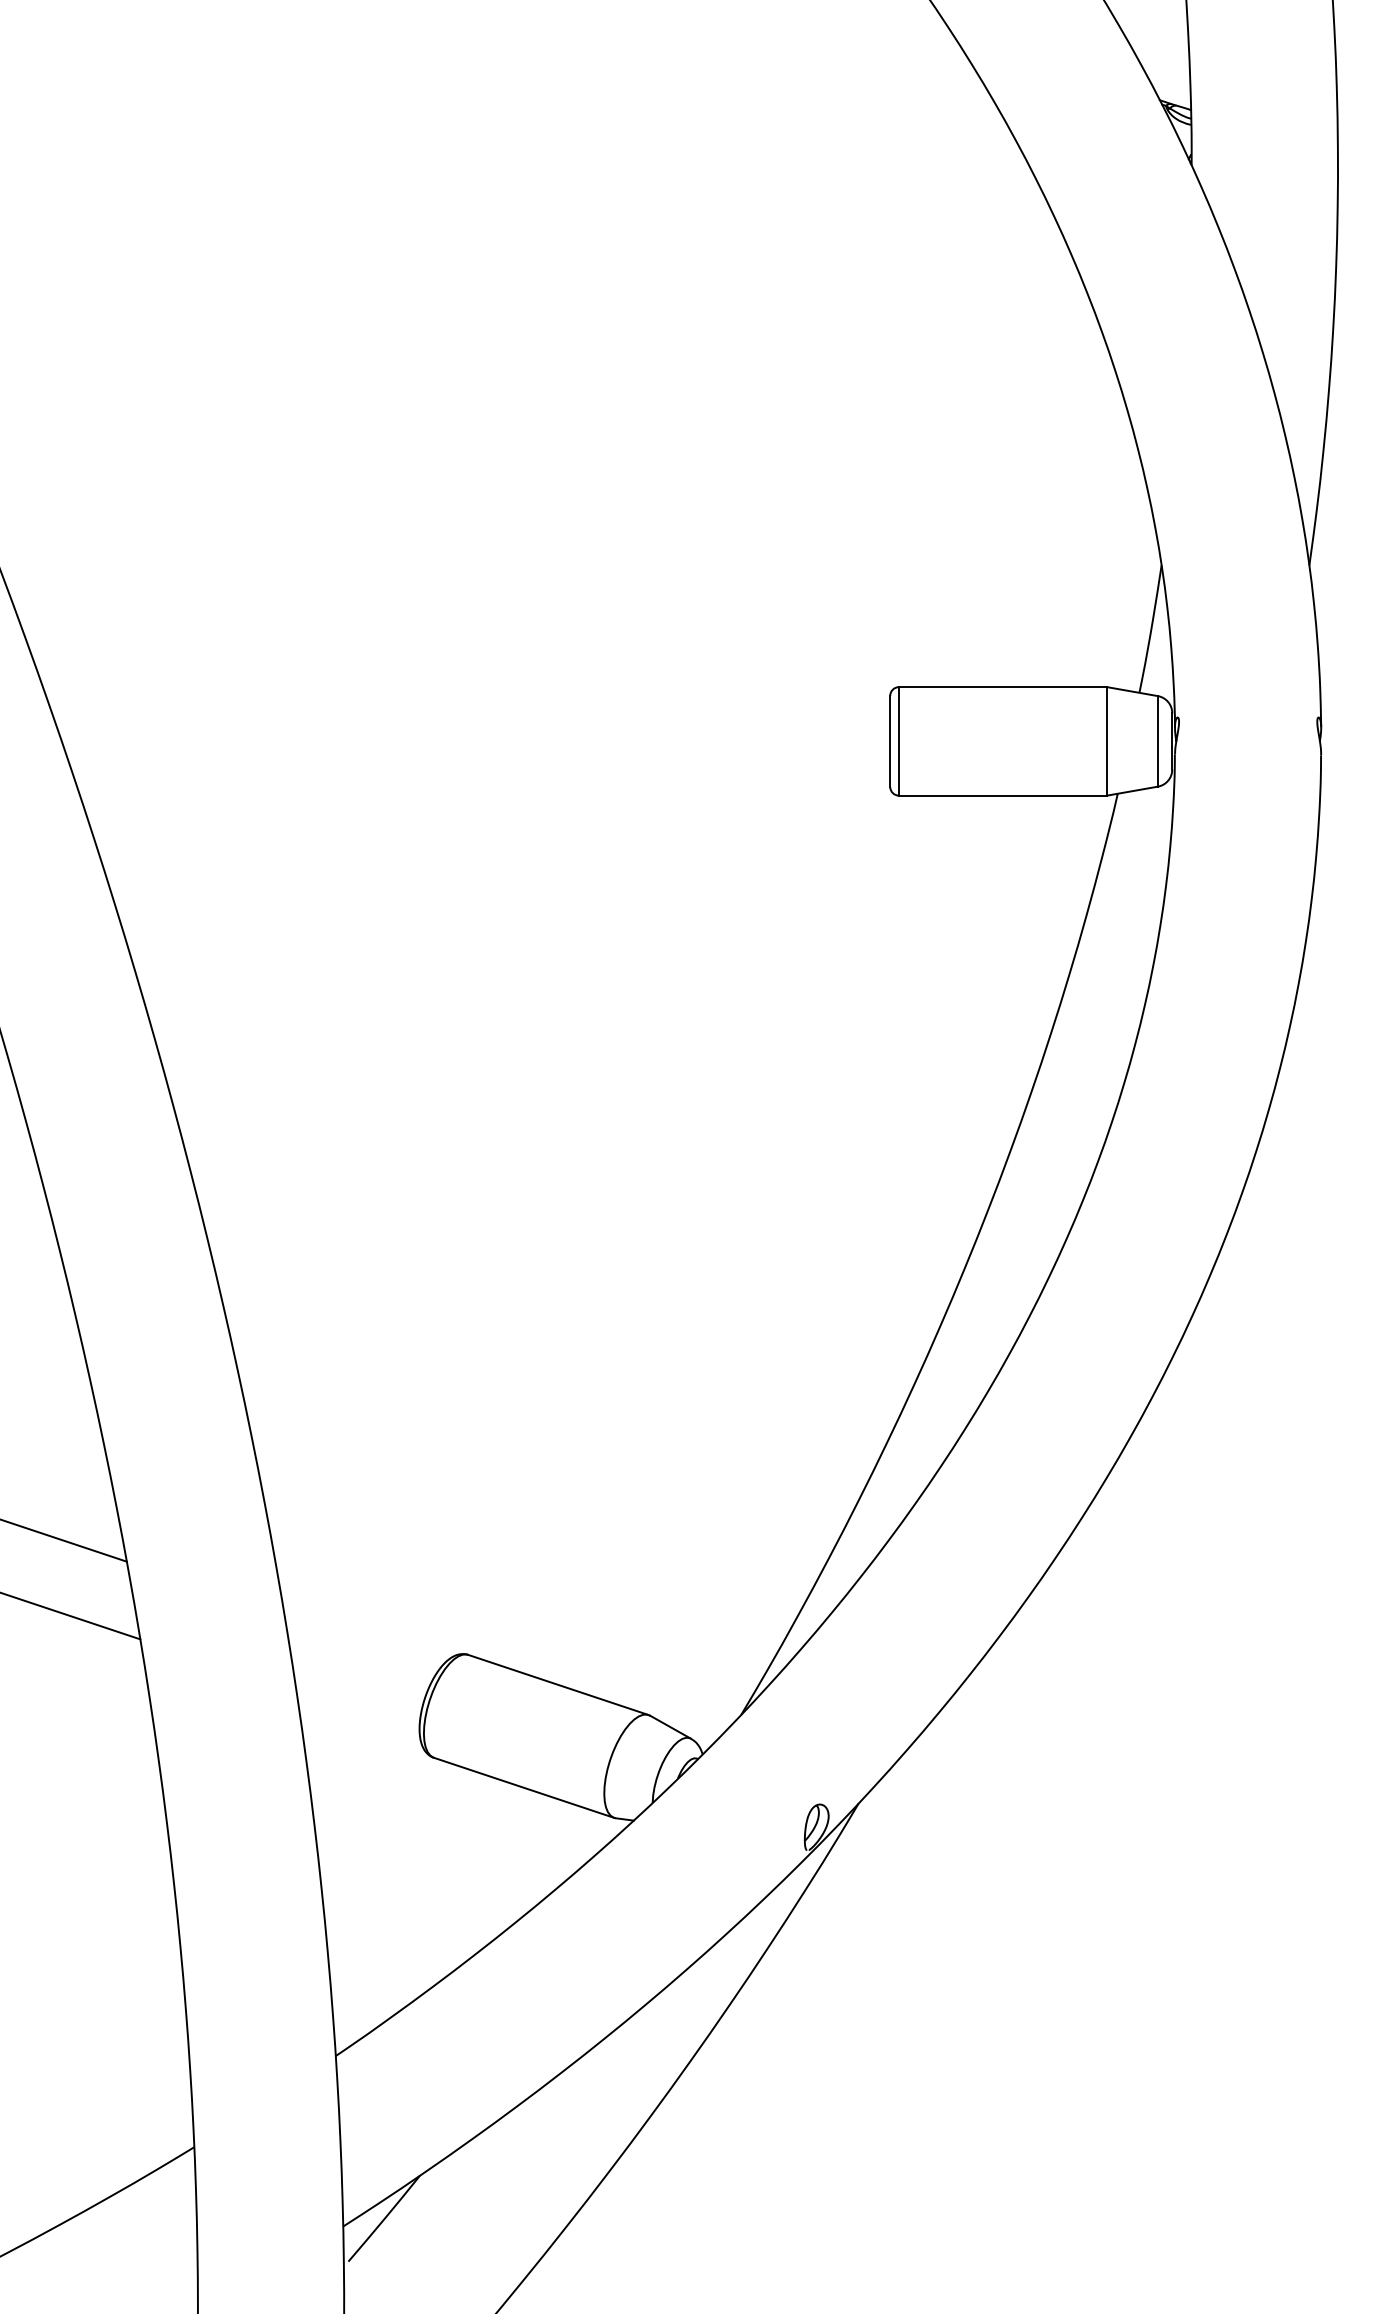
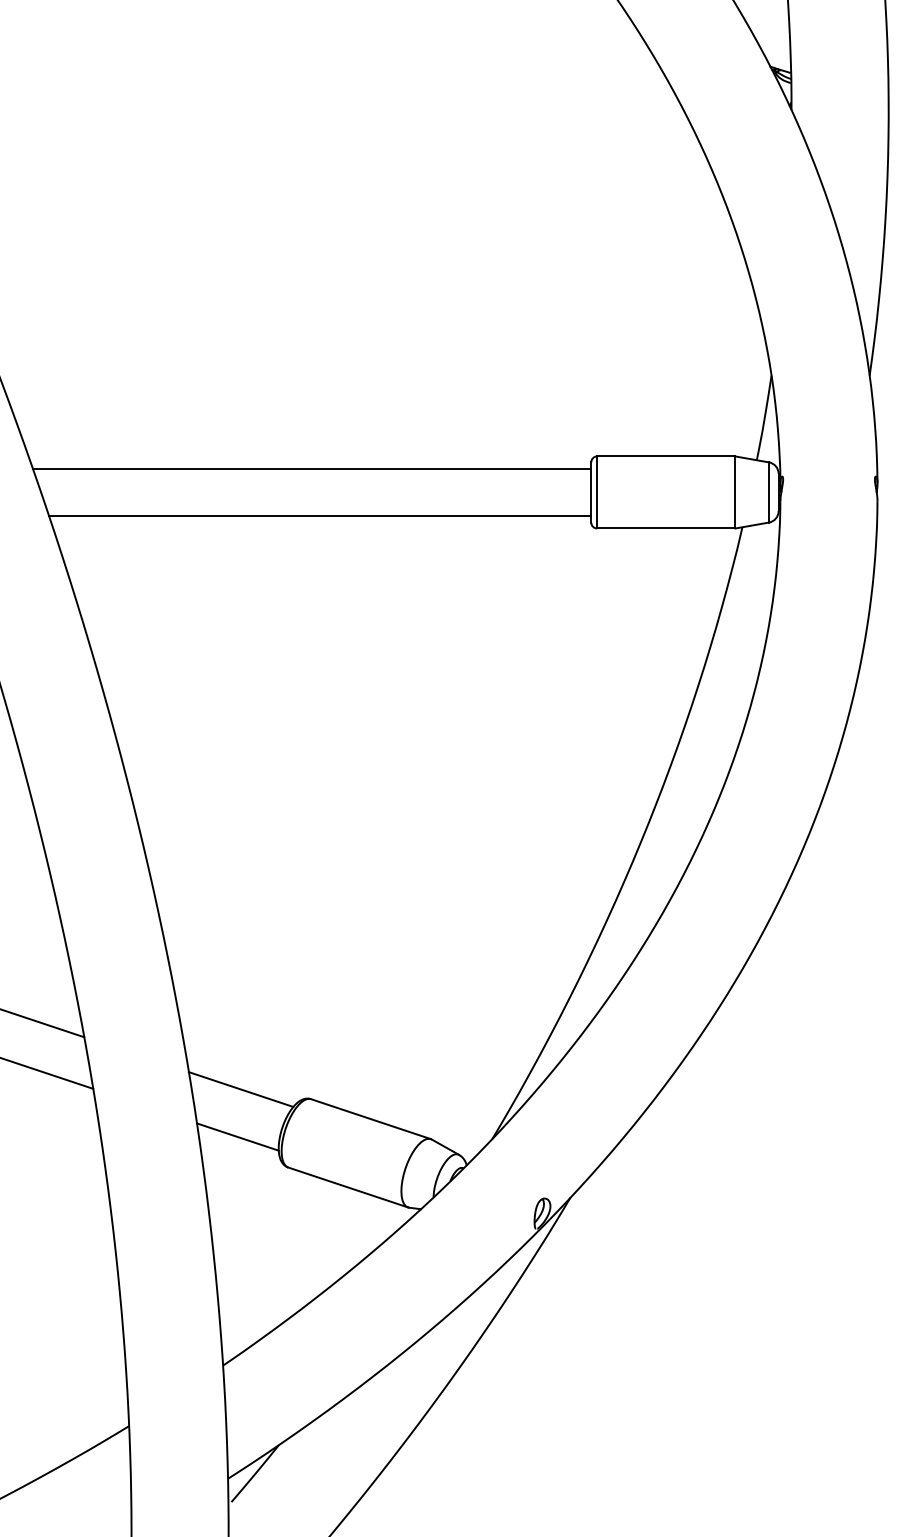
line: (470, 706) -> (312, 469), added
line: (480, 776) -> (319, 515), added
line: (362, 1640) -> (240, 1089), added
line: (357, 1711) -> (237, 1136), added

